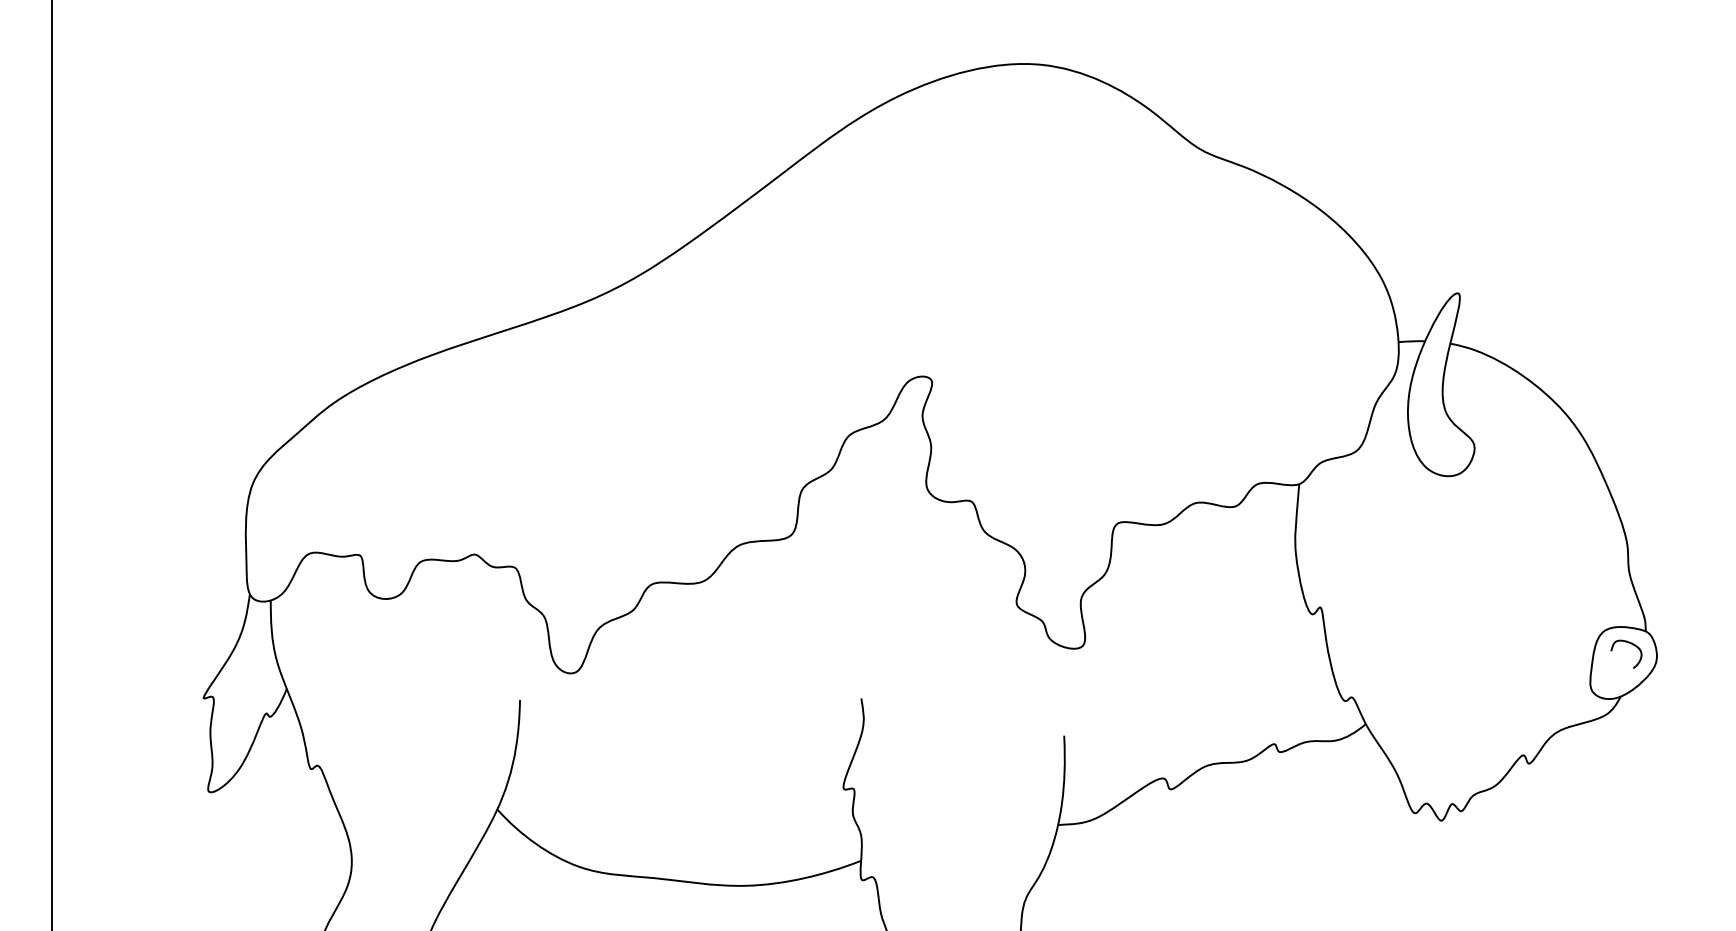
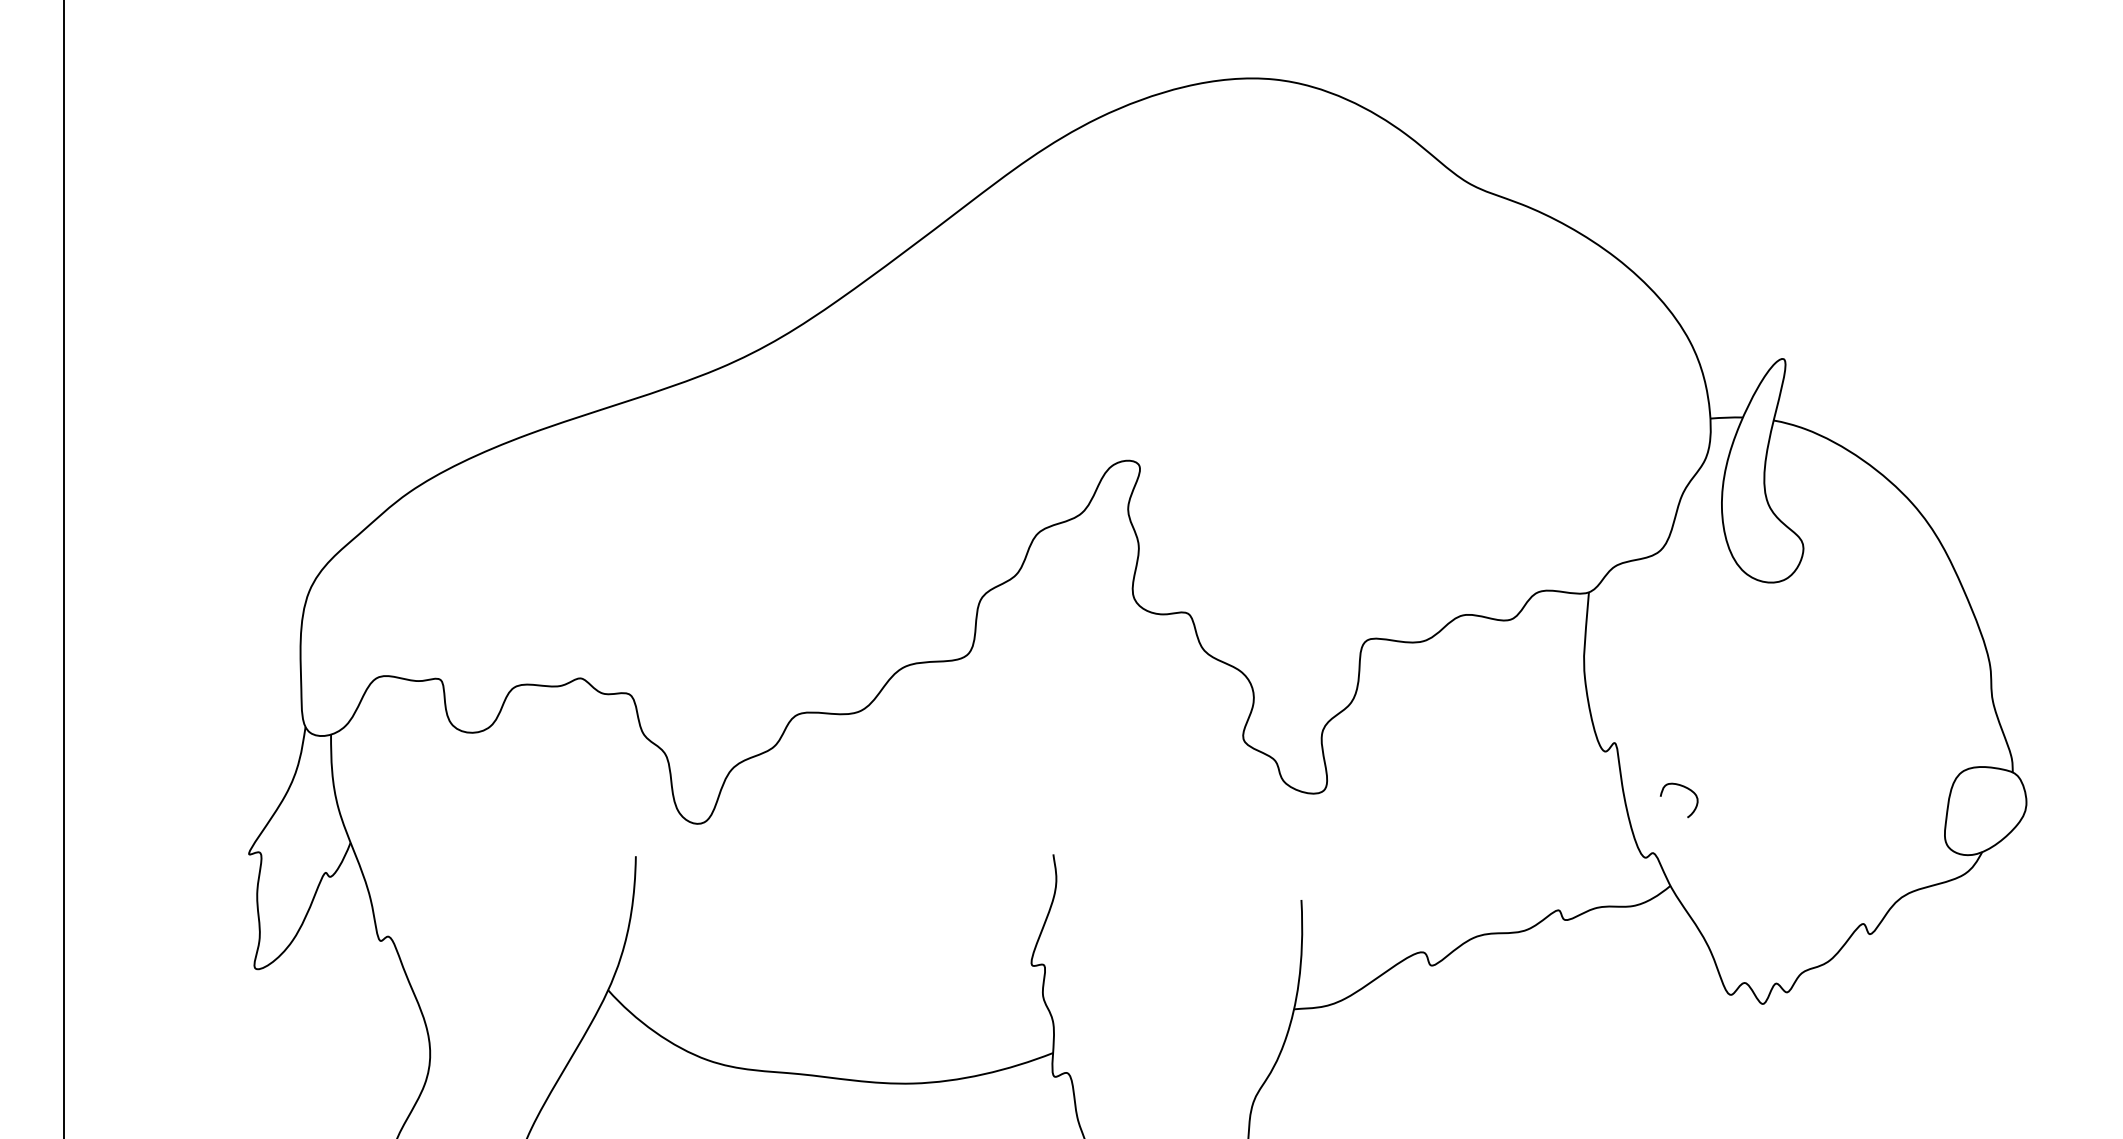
curve: (1631, 644) -> (1685, 788), moved

